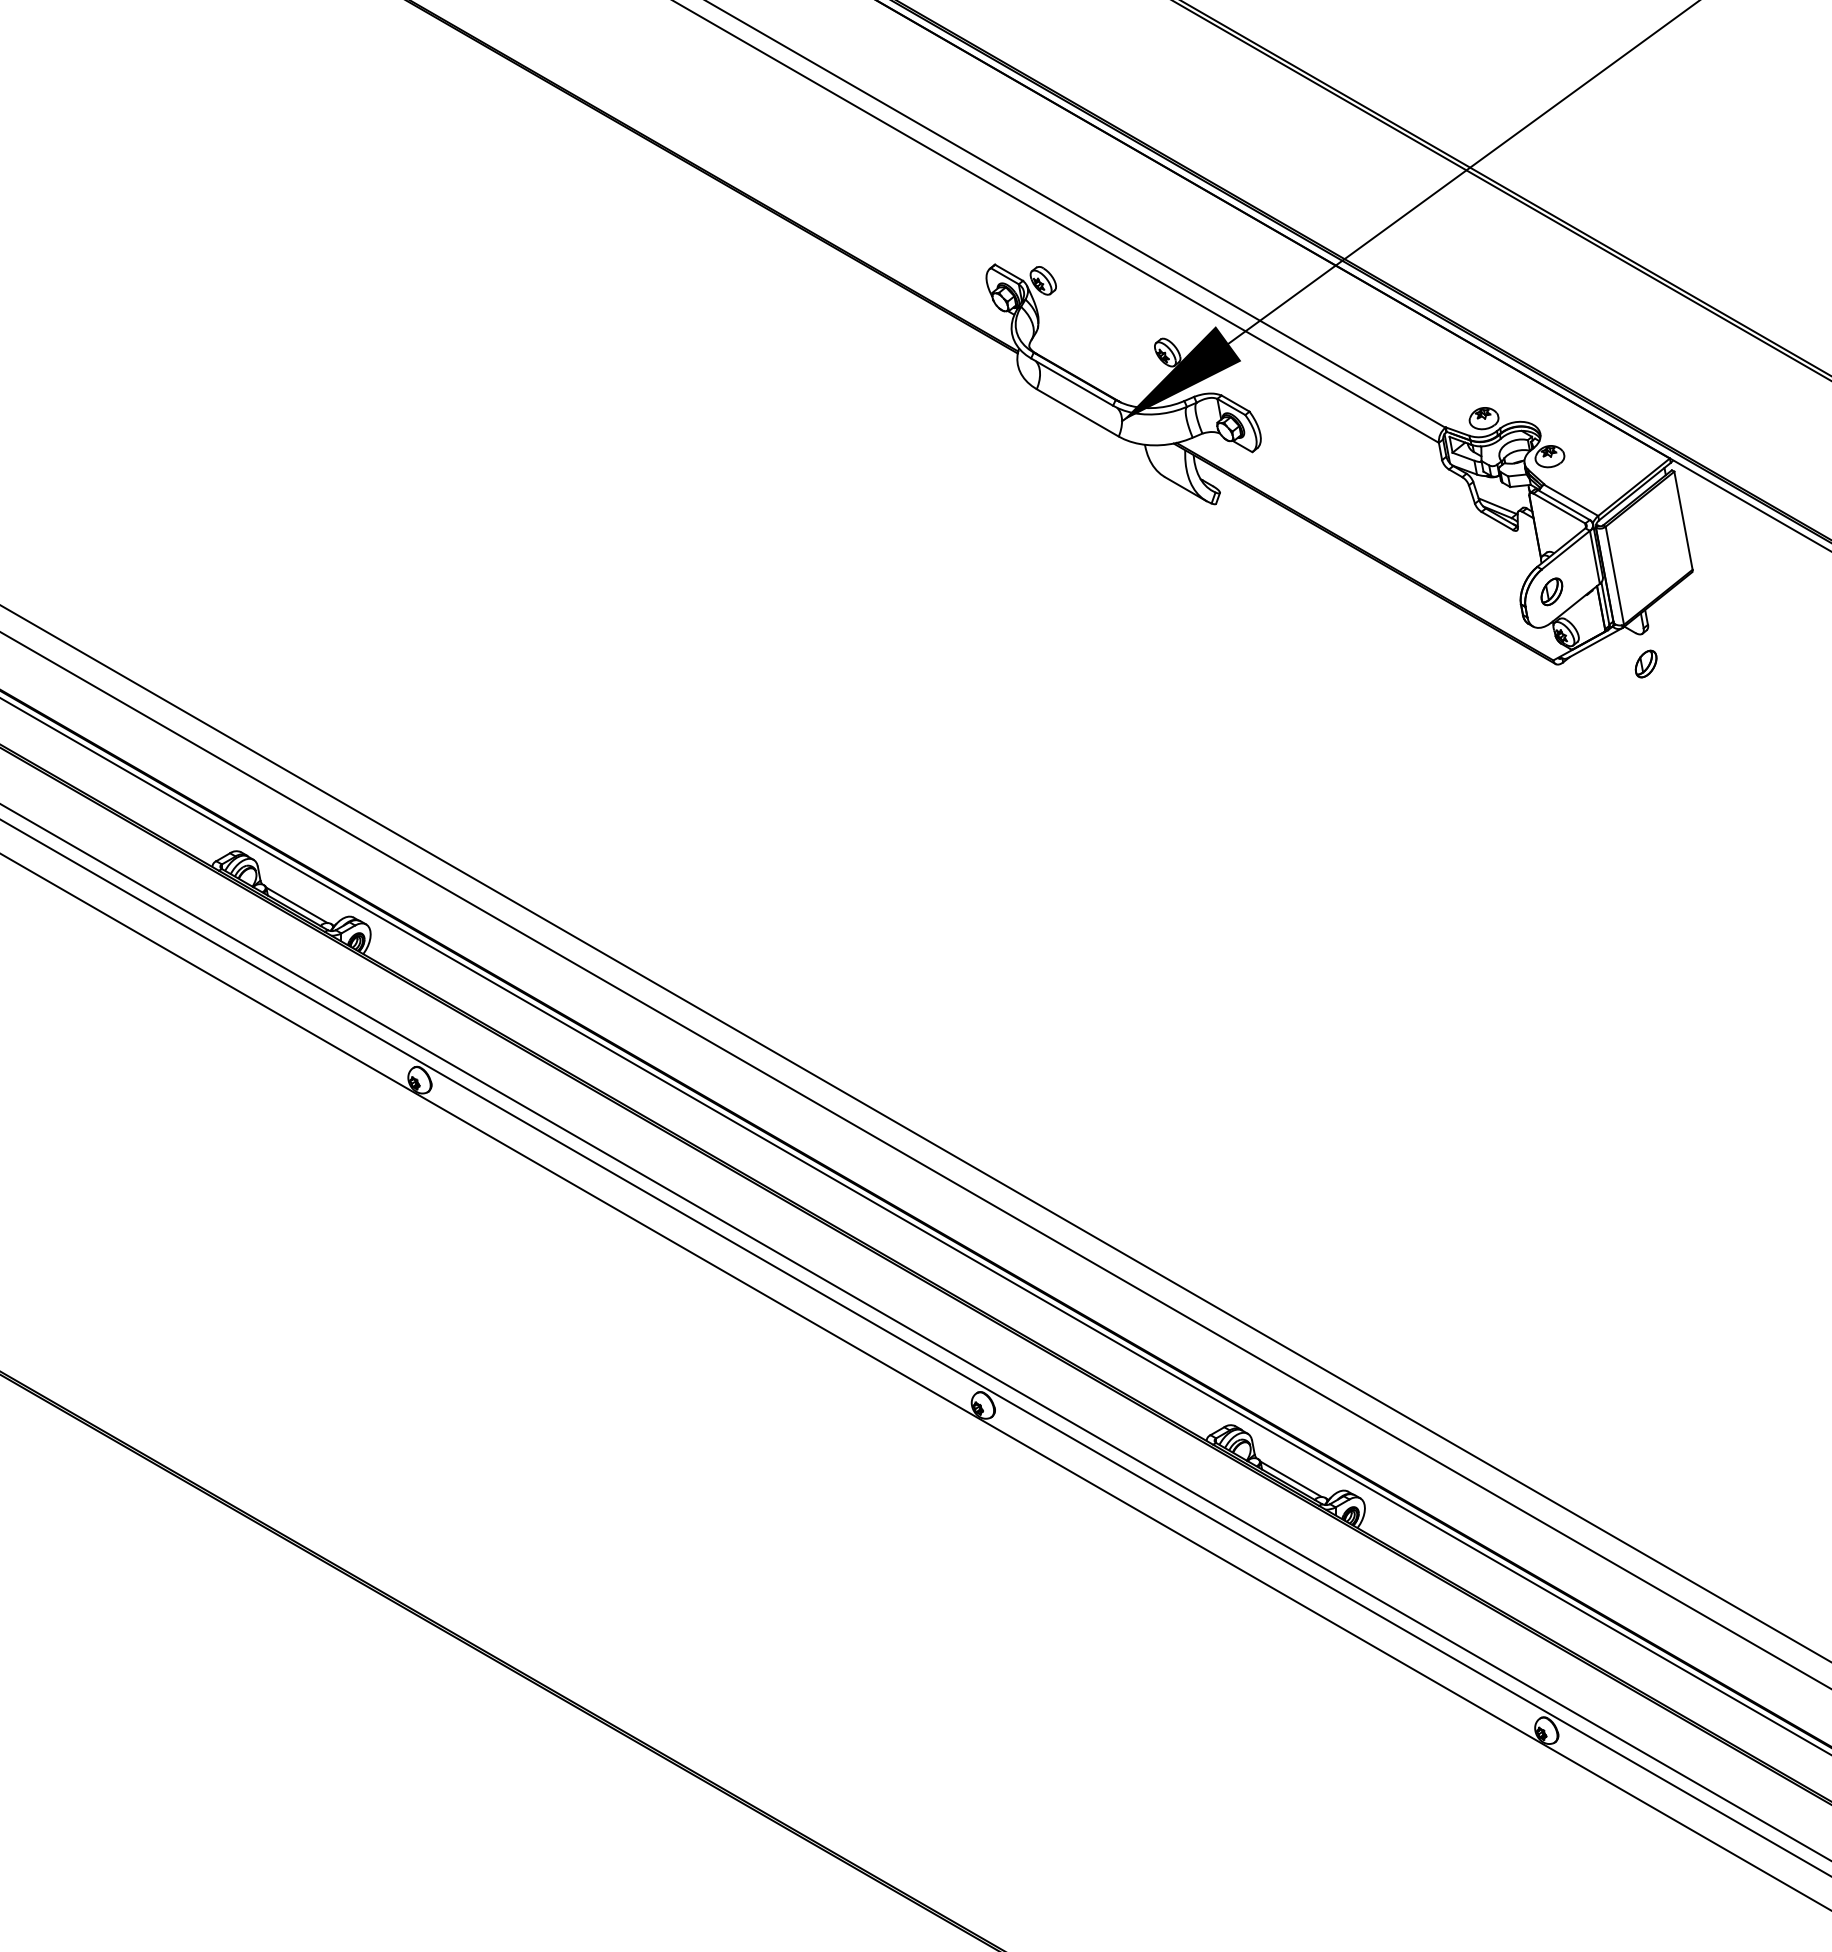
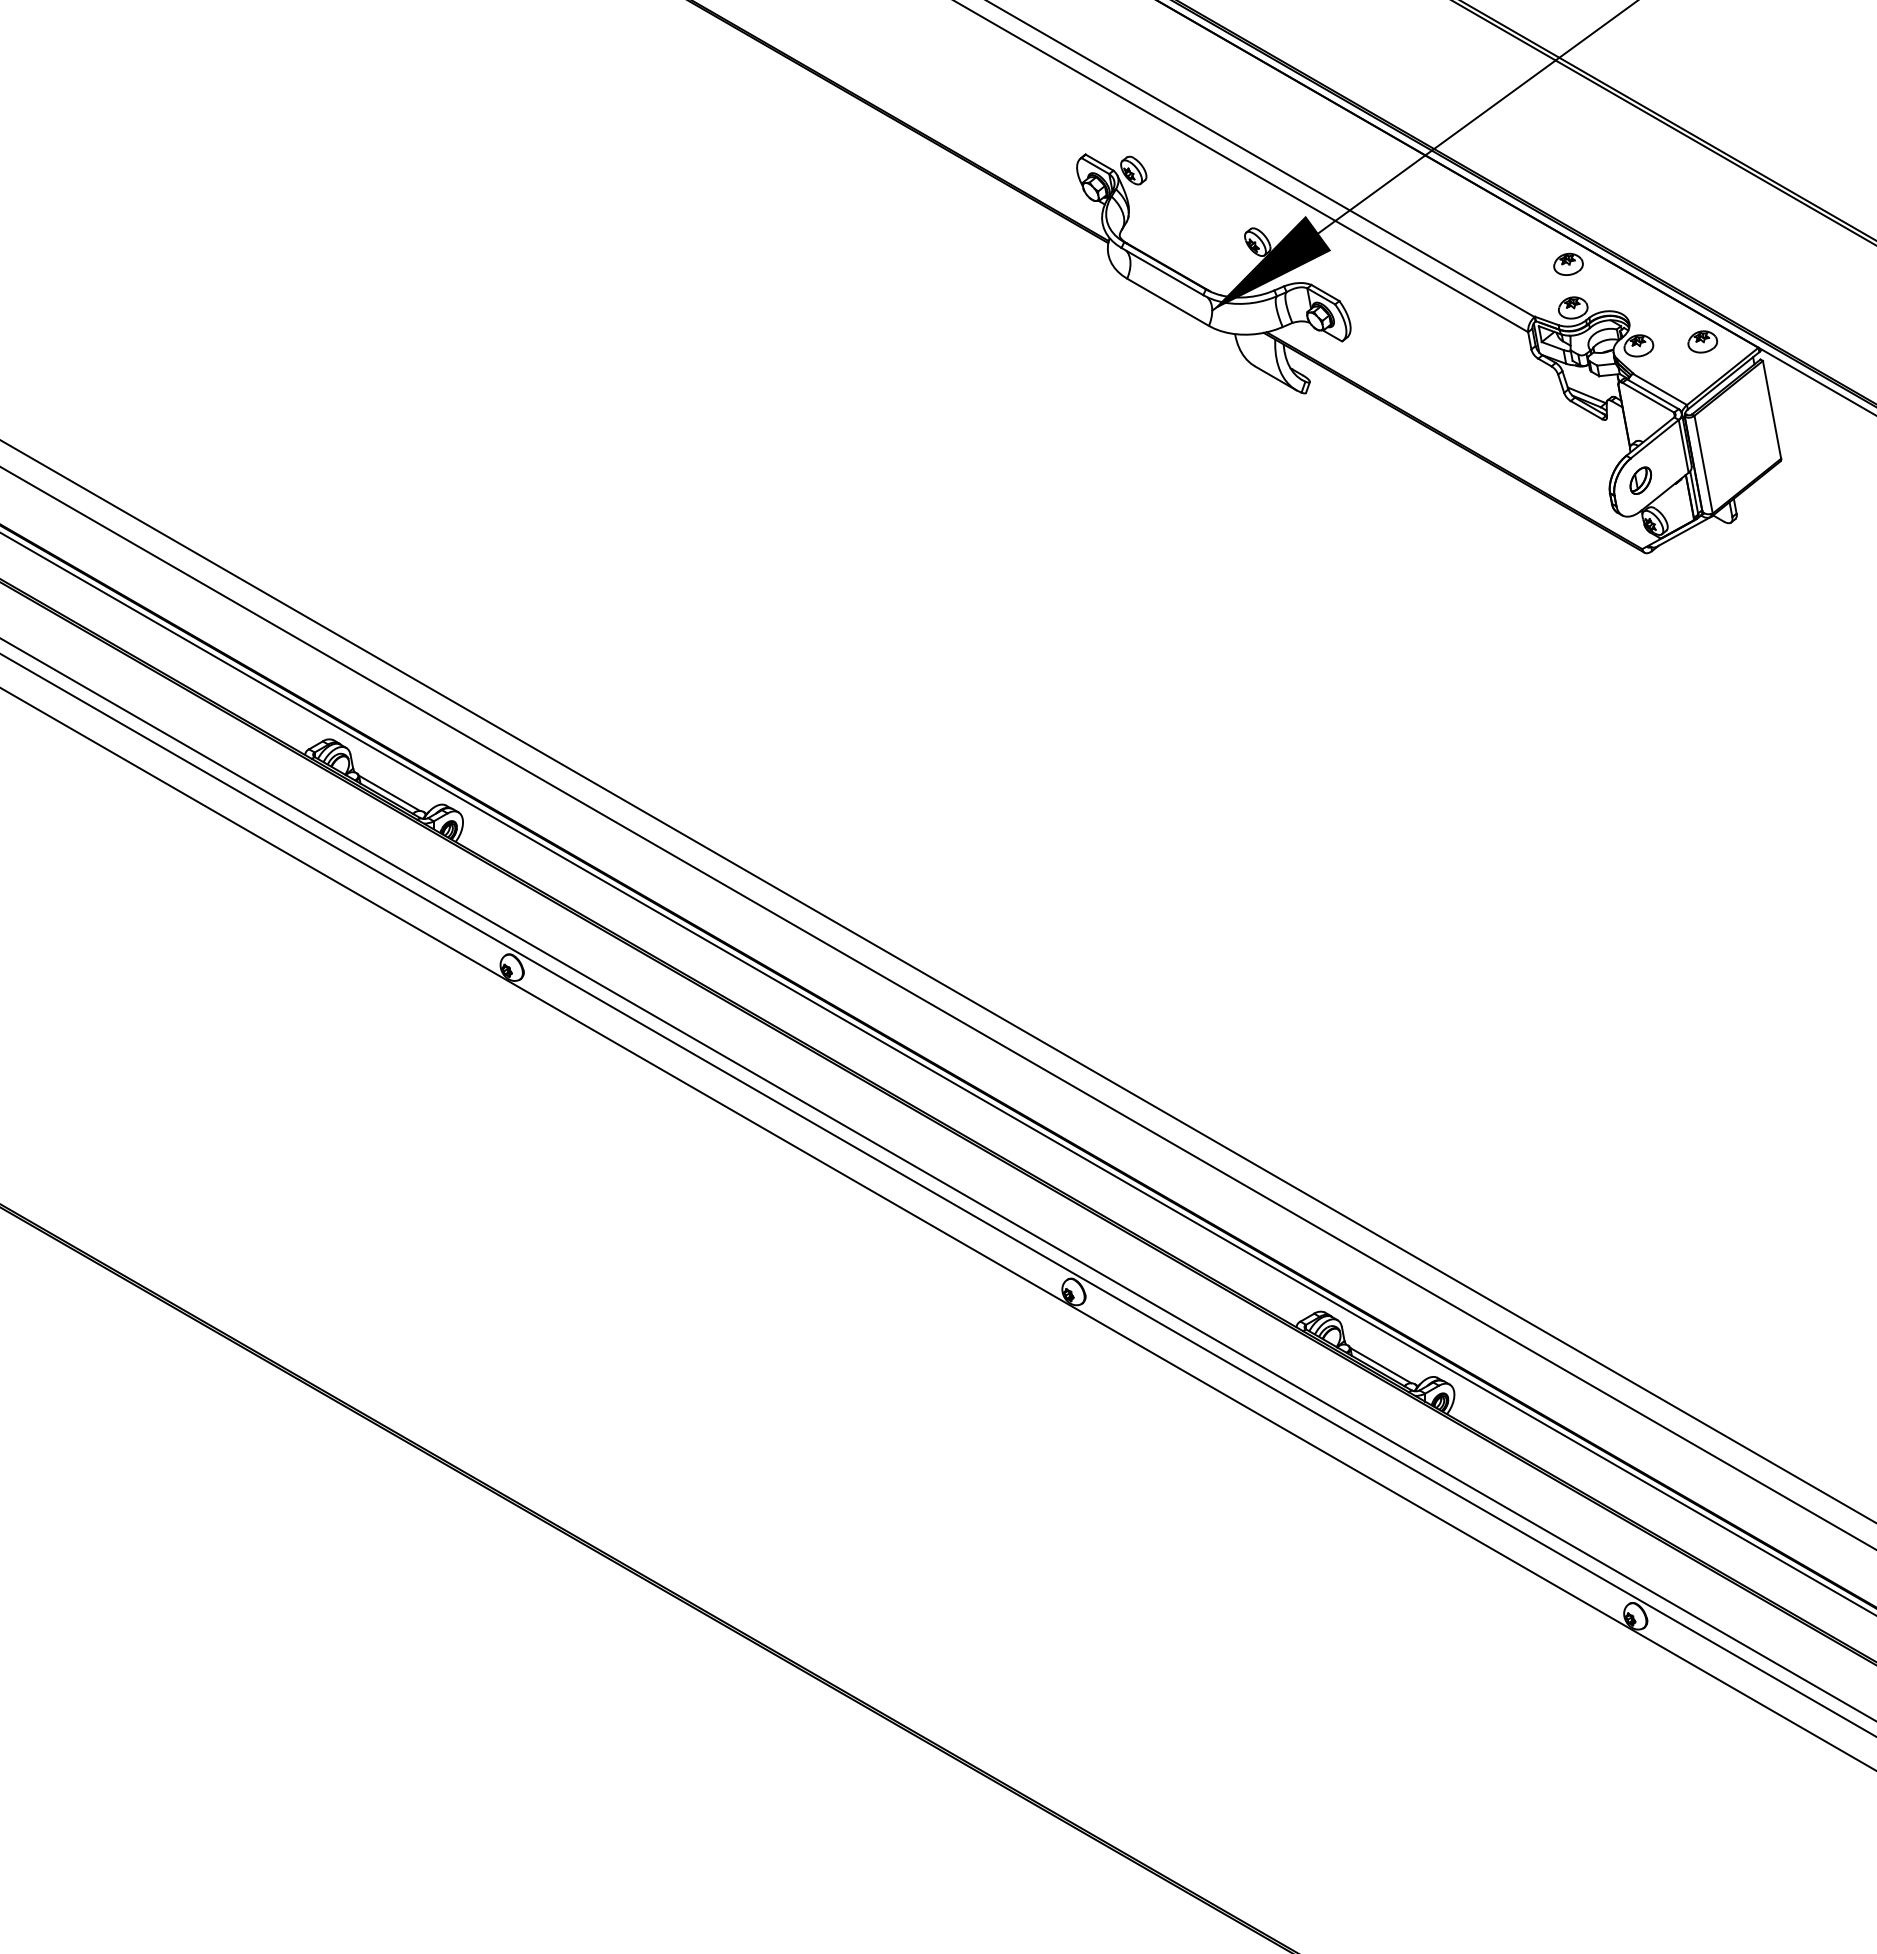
part: (1479, 373) -> (1568, 263), added
part: (1613, 452) -> (1702, 341), added
part: (1645, 663) -> (1734, 552), removed

